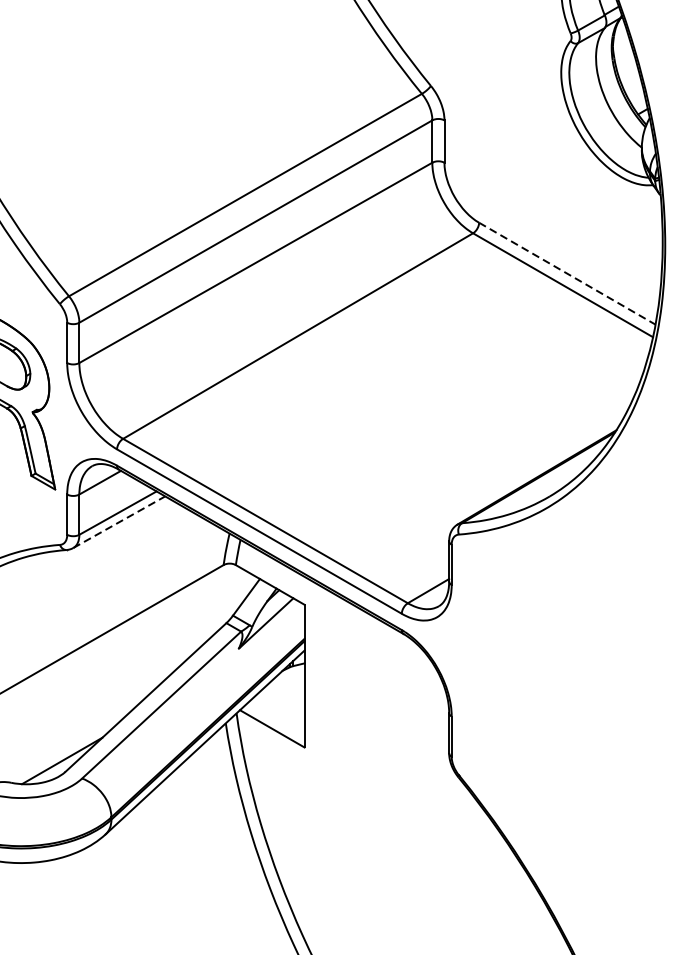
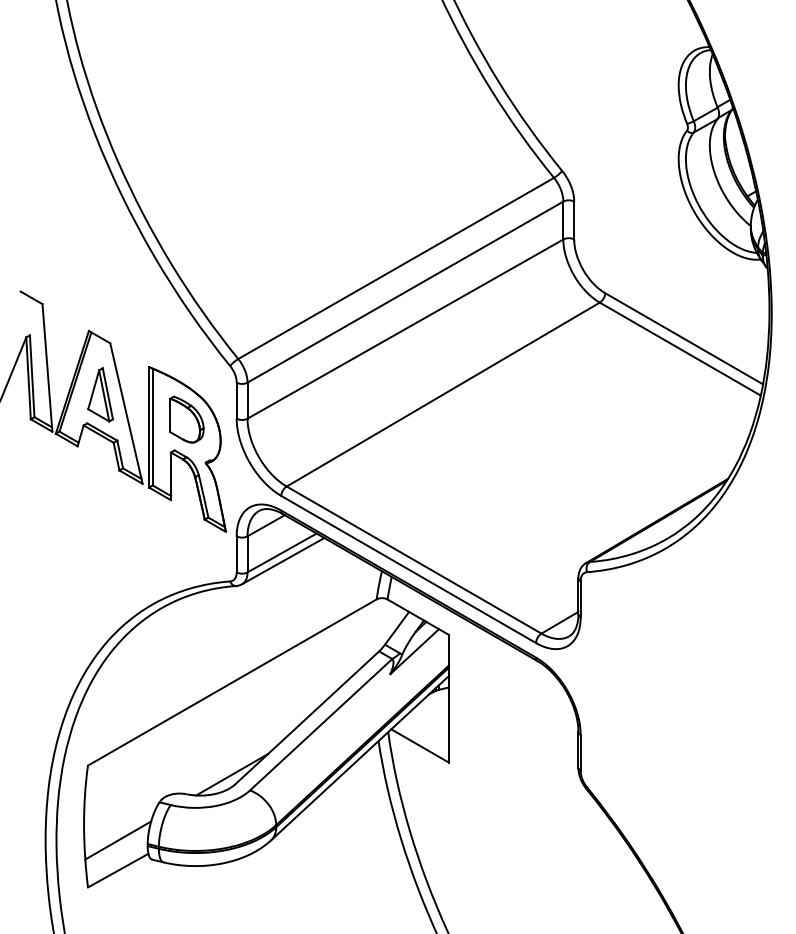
line: (567, 274) -> (684, 339), dashed -> solid
line: (119, 521) -> (283, 560), dashed -> solid

